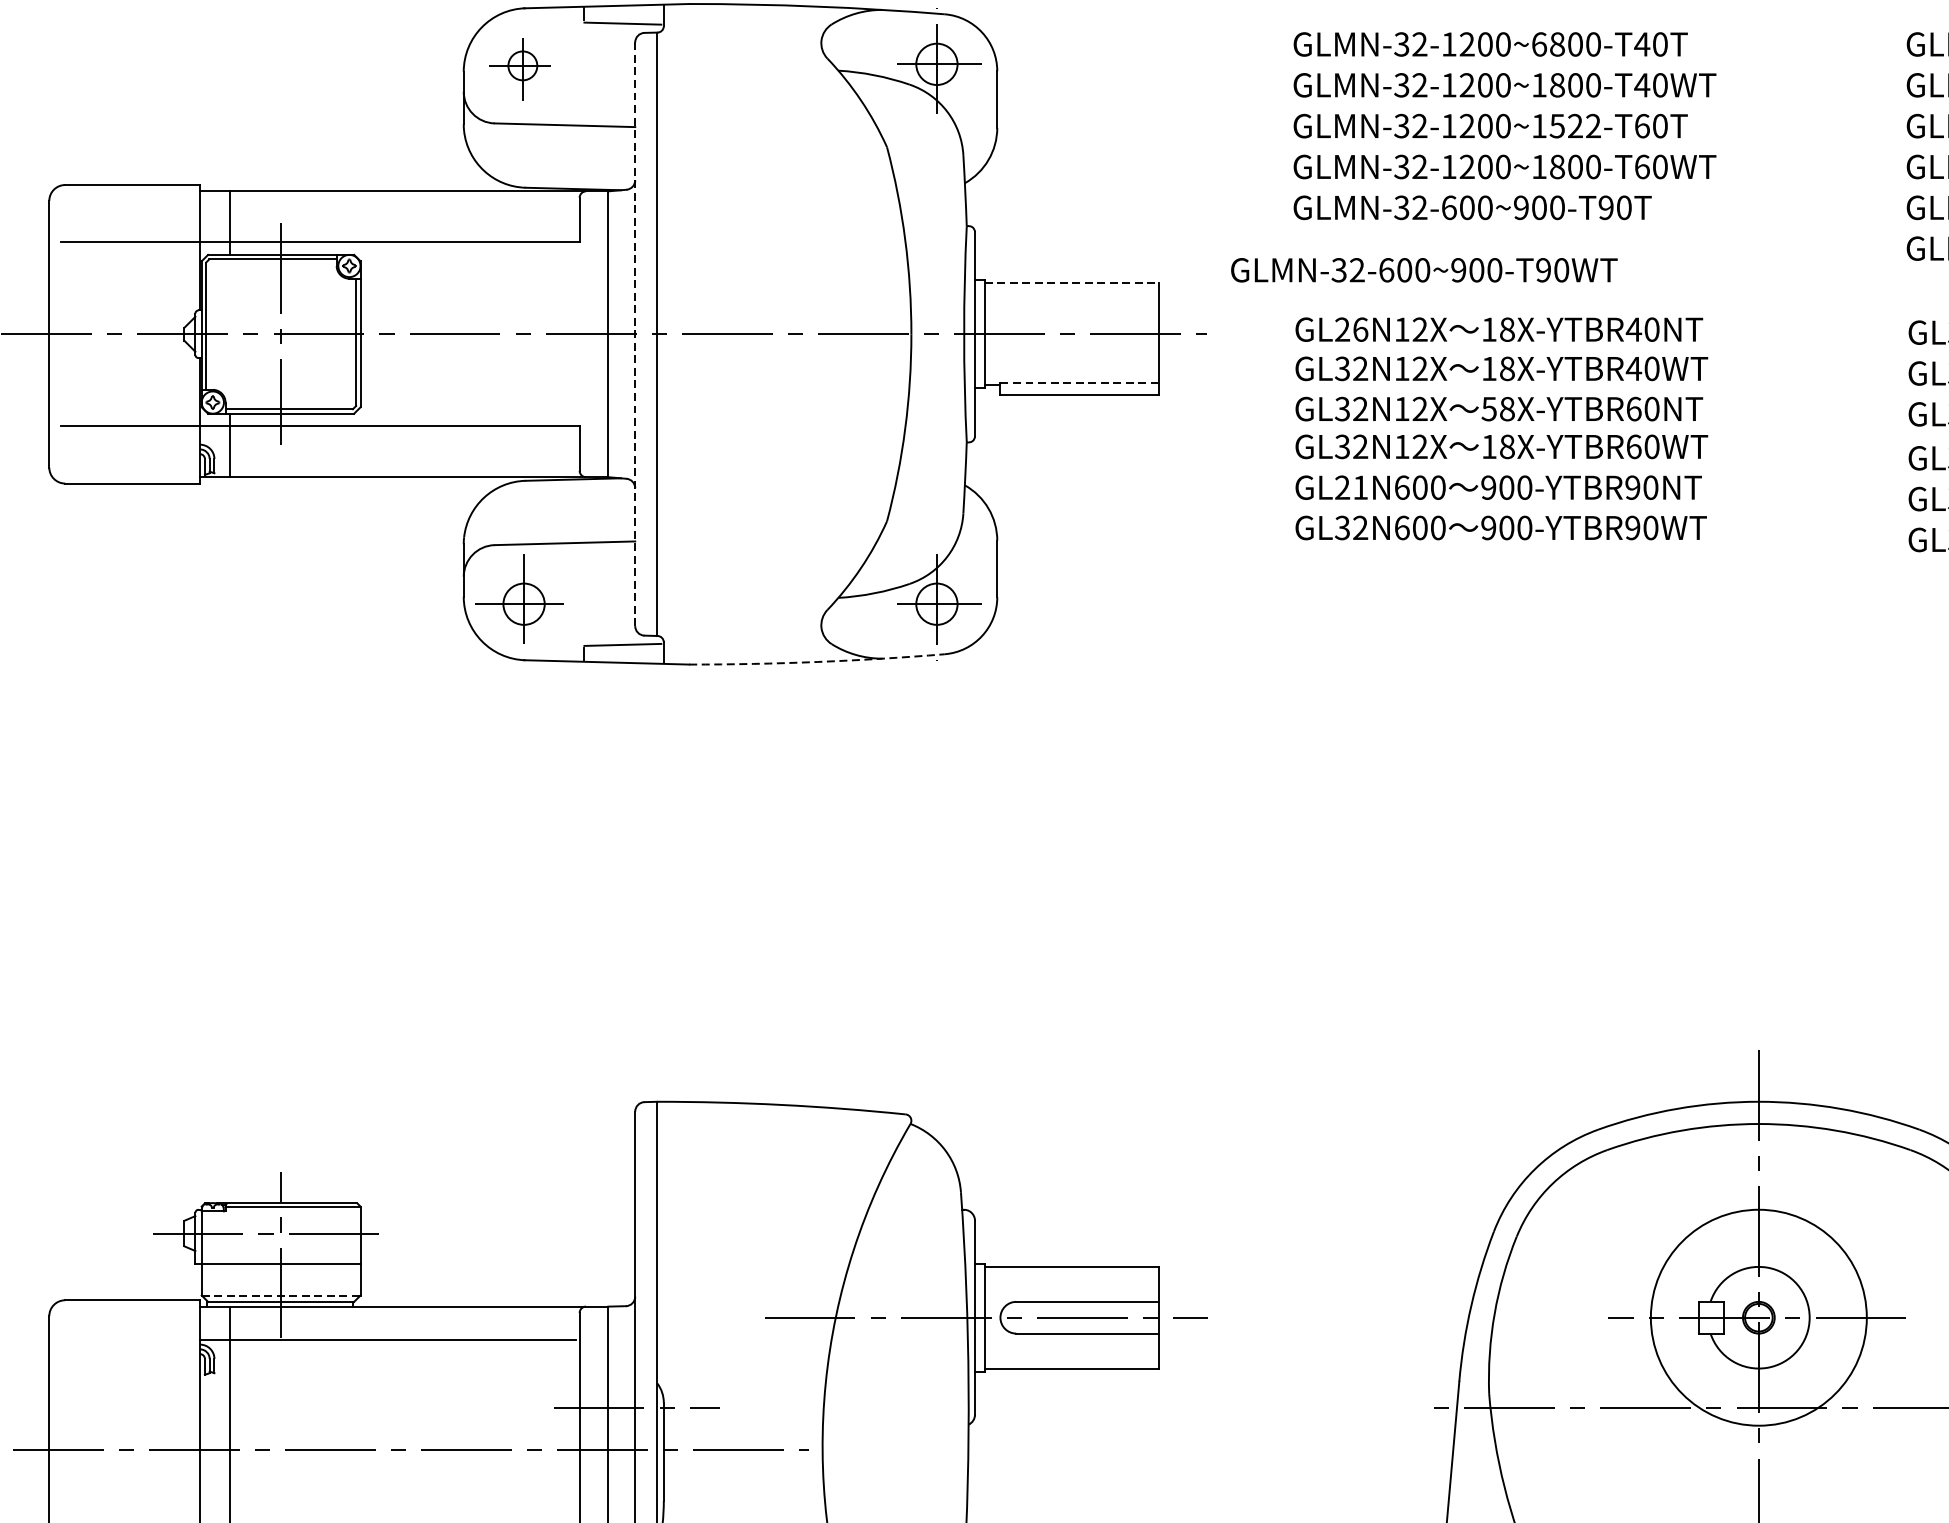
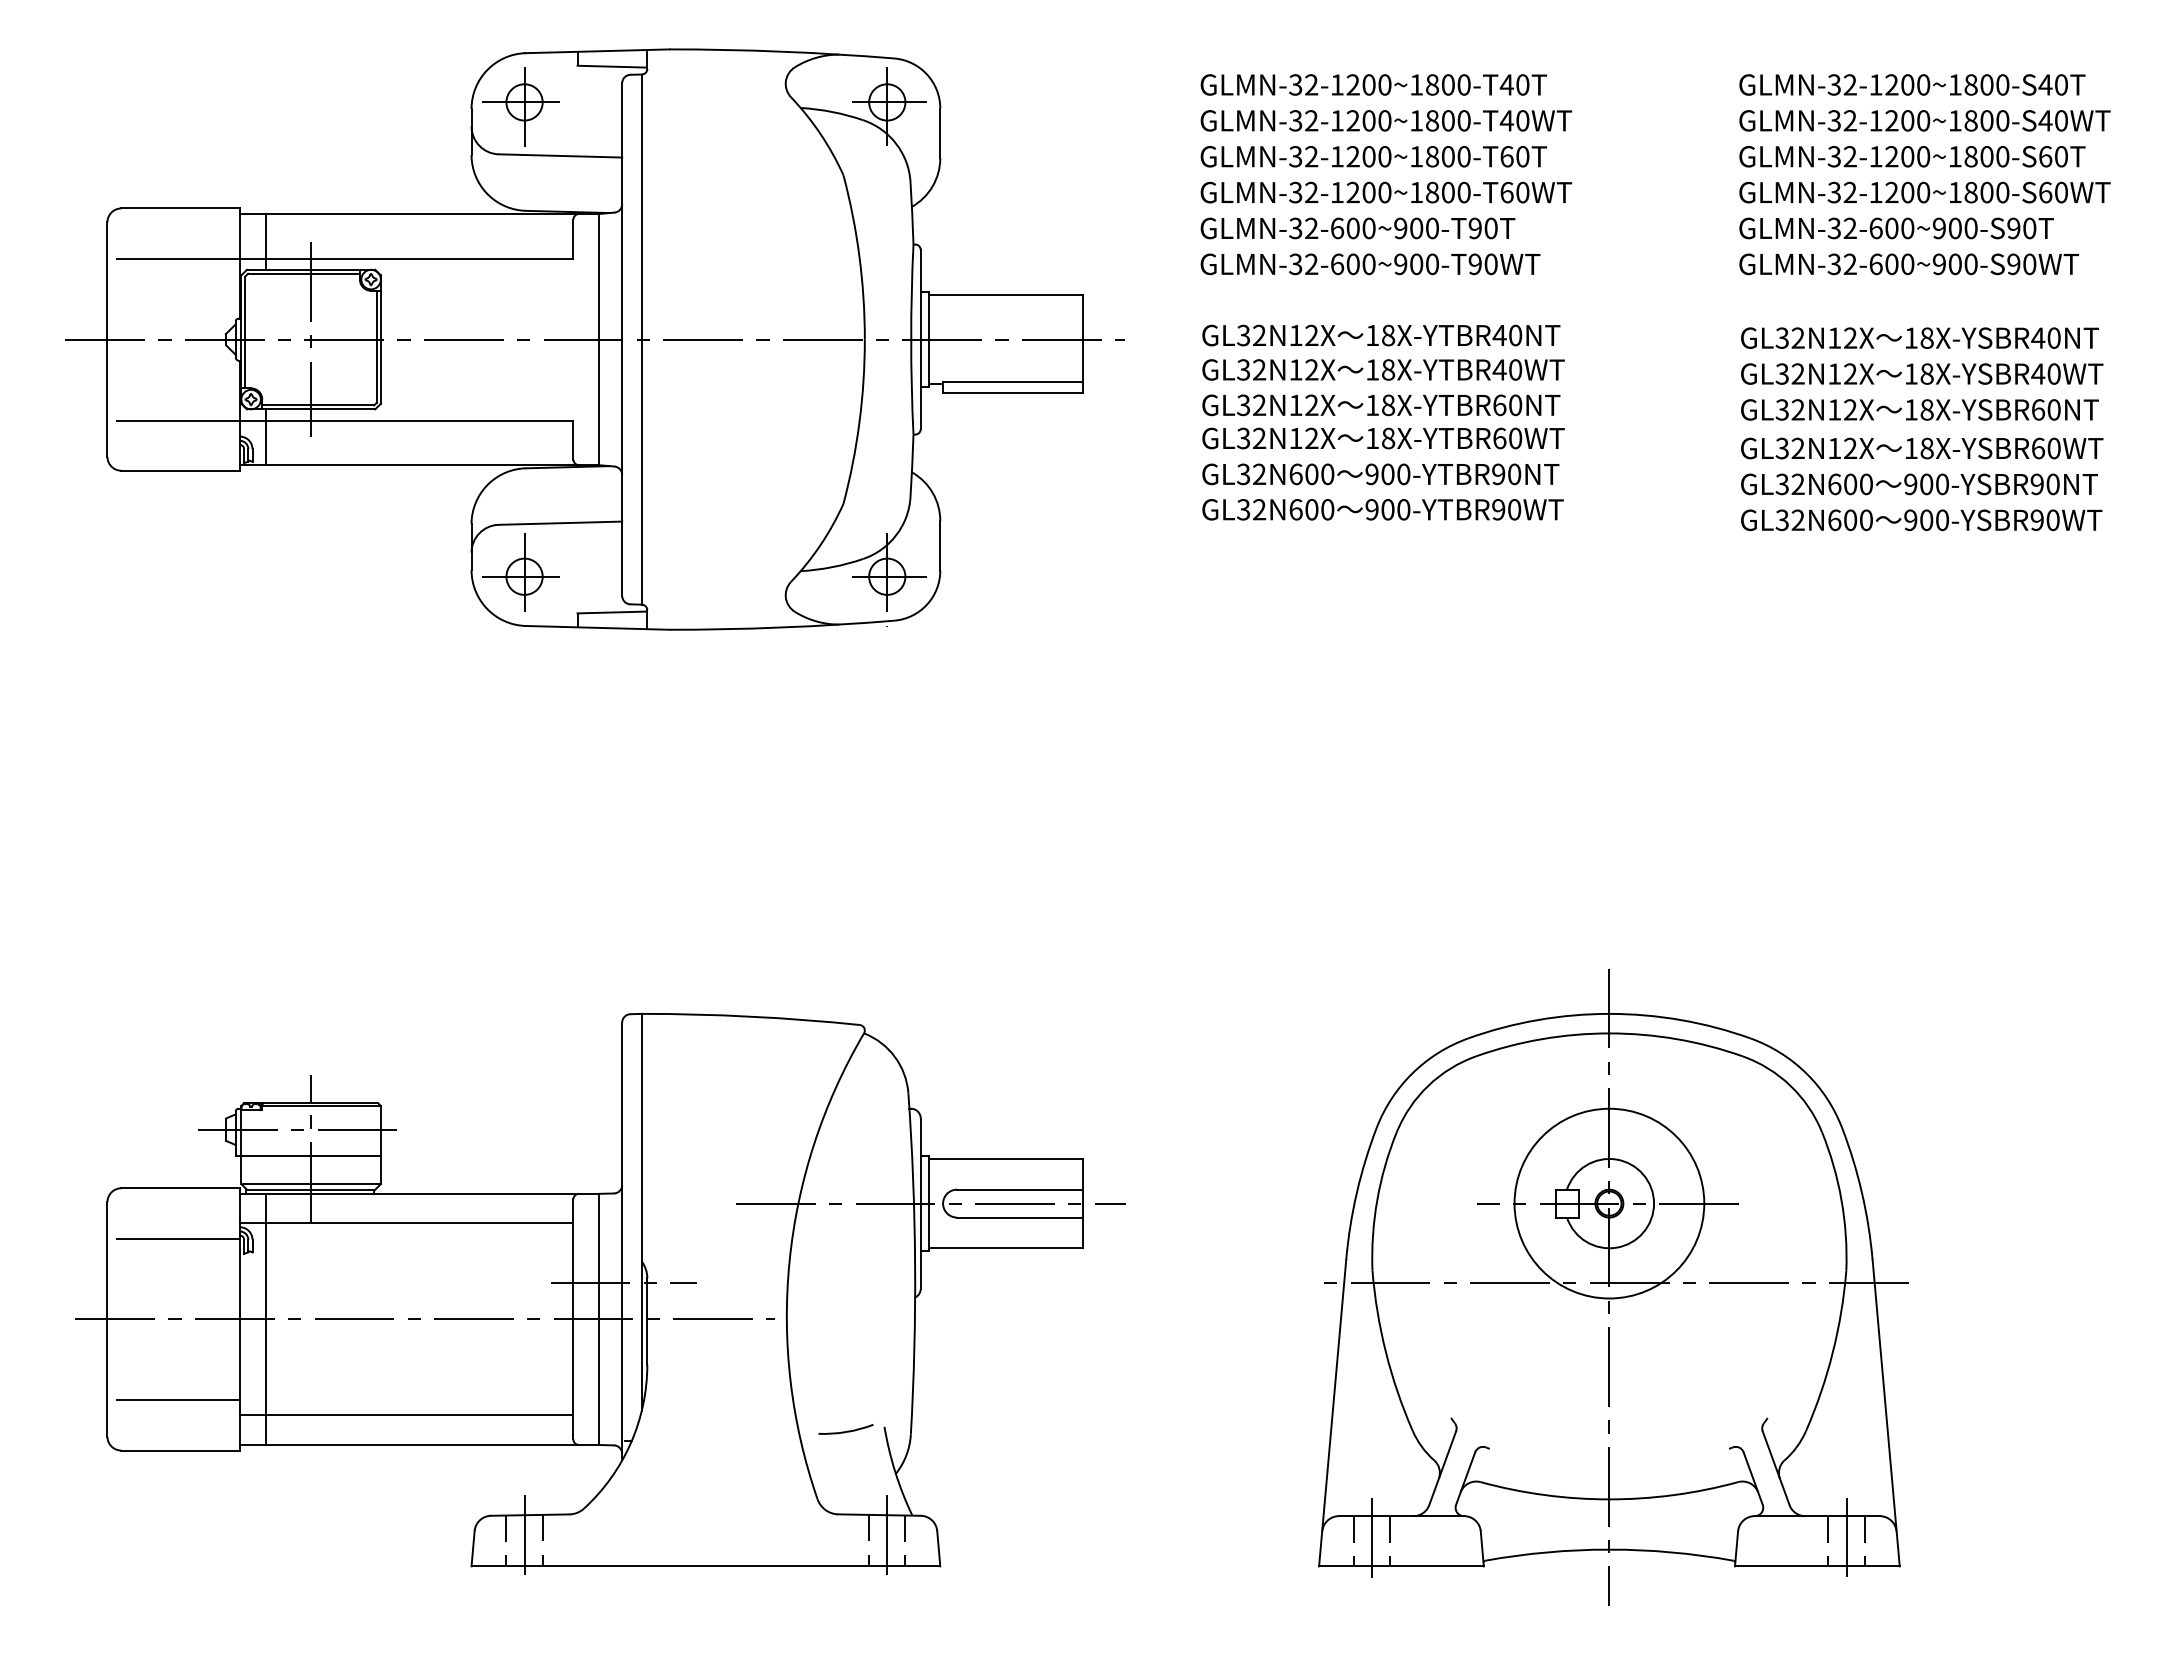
text: (1539, 43) -> (1416, 84), GLMN-32-1200~6800-T40T -> GLMN-32-1200~1800-T40T
part: (519, 68) -> (520, 106), size x1.43
text: (1574, 125) -> (1447, 156), GLMN-32-1200~1522-T60T -> GLMN-32-1200~1800-T60T
text: (1424, 270) -> (1370, 264), moved
line: (1071, 282) -> (1005, 294), dashed -> solid
text: (1351, 329) -> (1251, 335), GL26N12X -> GL32N12X
line: (635, 335) -> (622, 340), dashed -> solid
line: (1079, 383) -> (1012, 382), dashed -> solid
text: (1489, 409) -> (1372, 405), 58X-YTBR60NT -> 18X-YTBR60NT
text: (1351, 487) -> (1251, 474), GL21N600 -> GL32N600
arc: (816, 661) -> (781, 627), dashed -> solid
line: (281, 1295) -> (311, 1184), dashed -> solid
line: (130, 1357) -> (178, 1238), added

